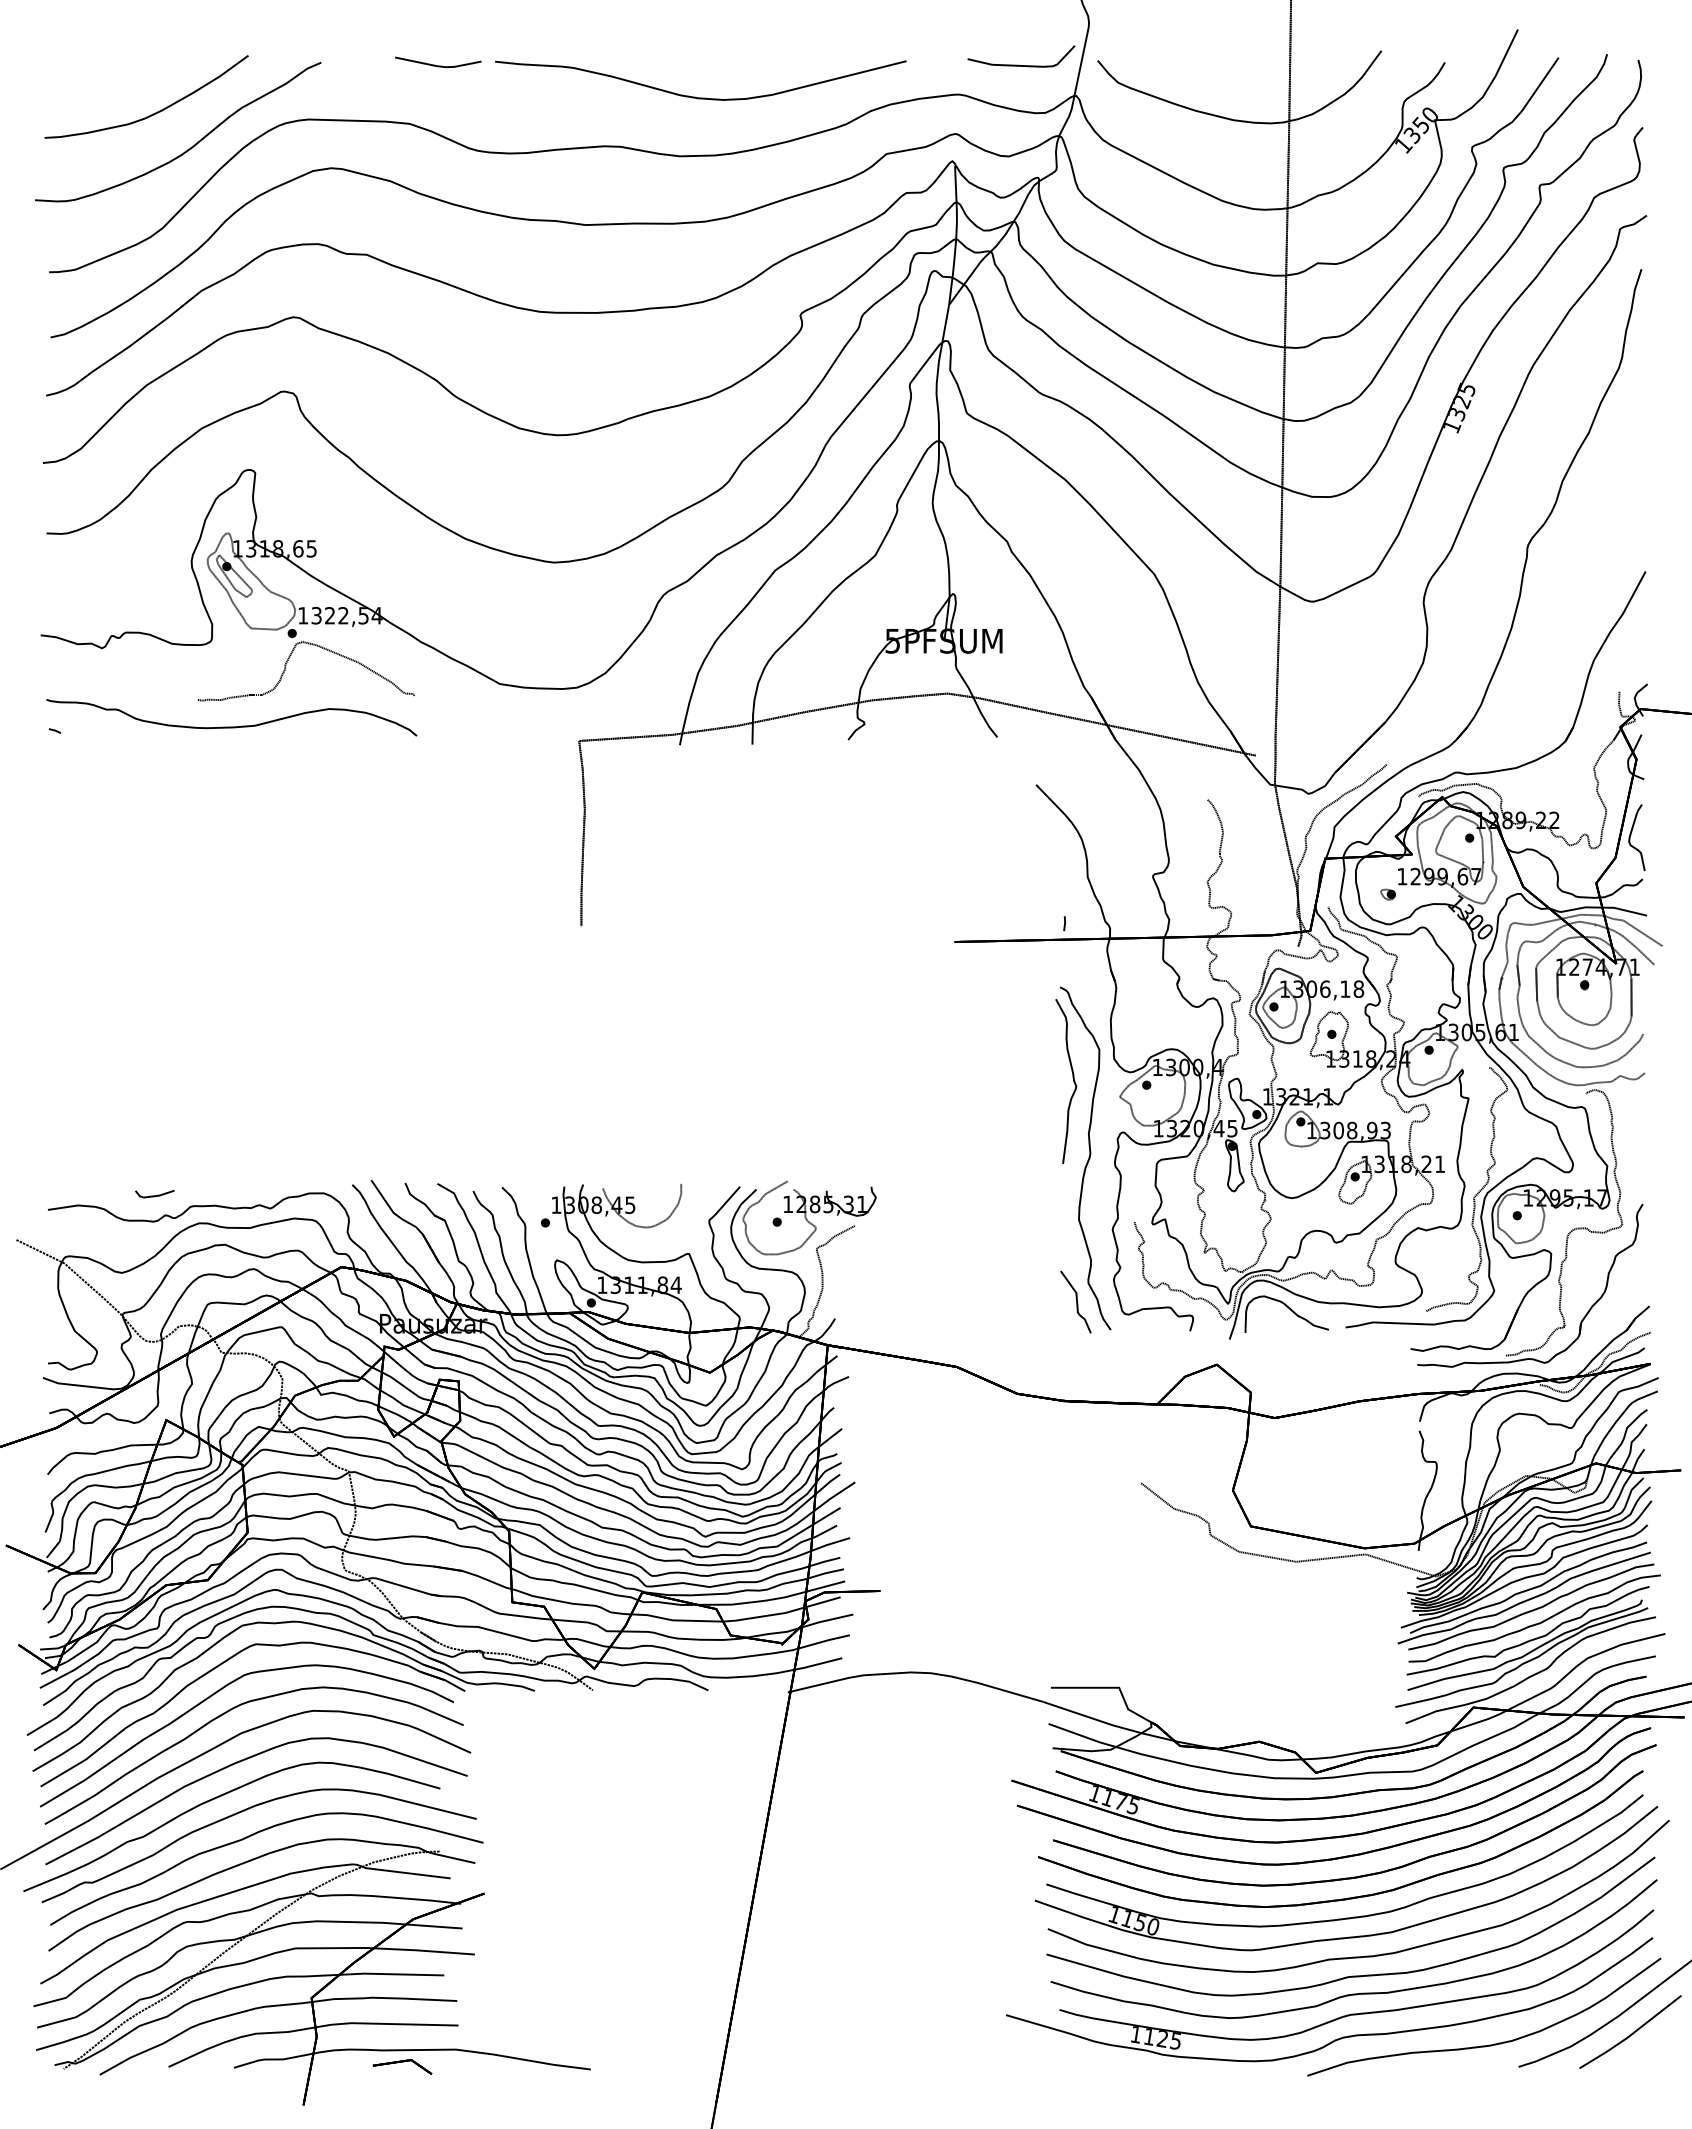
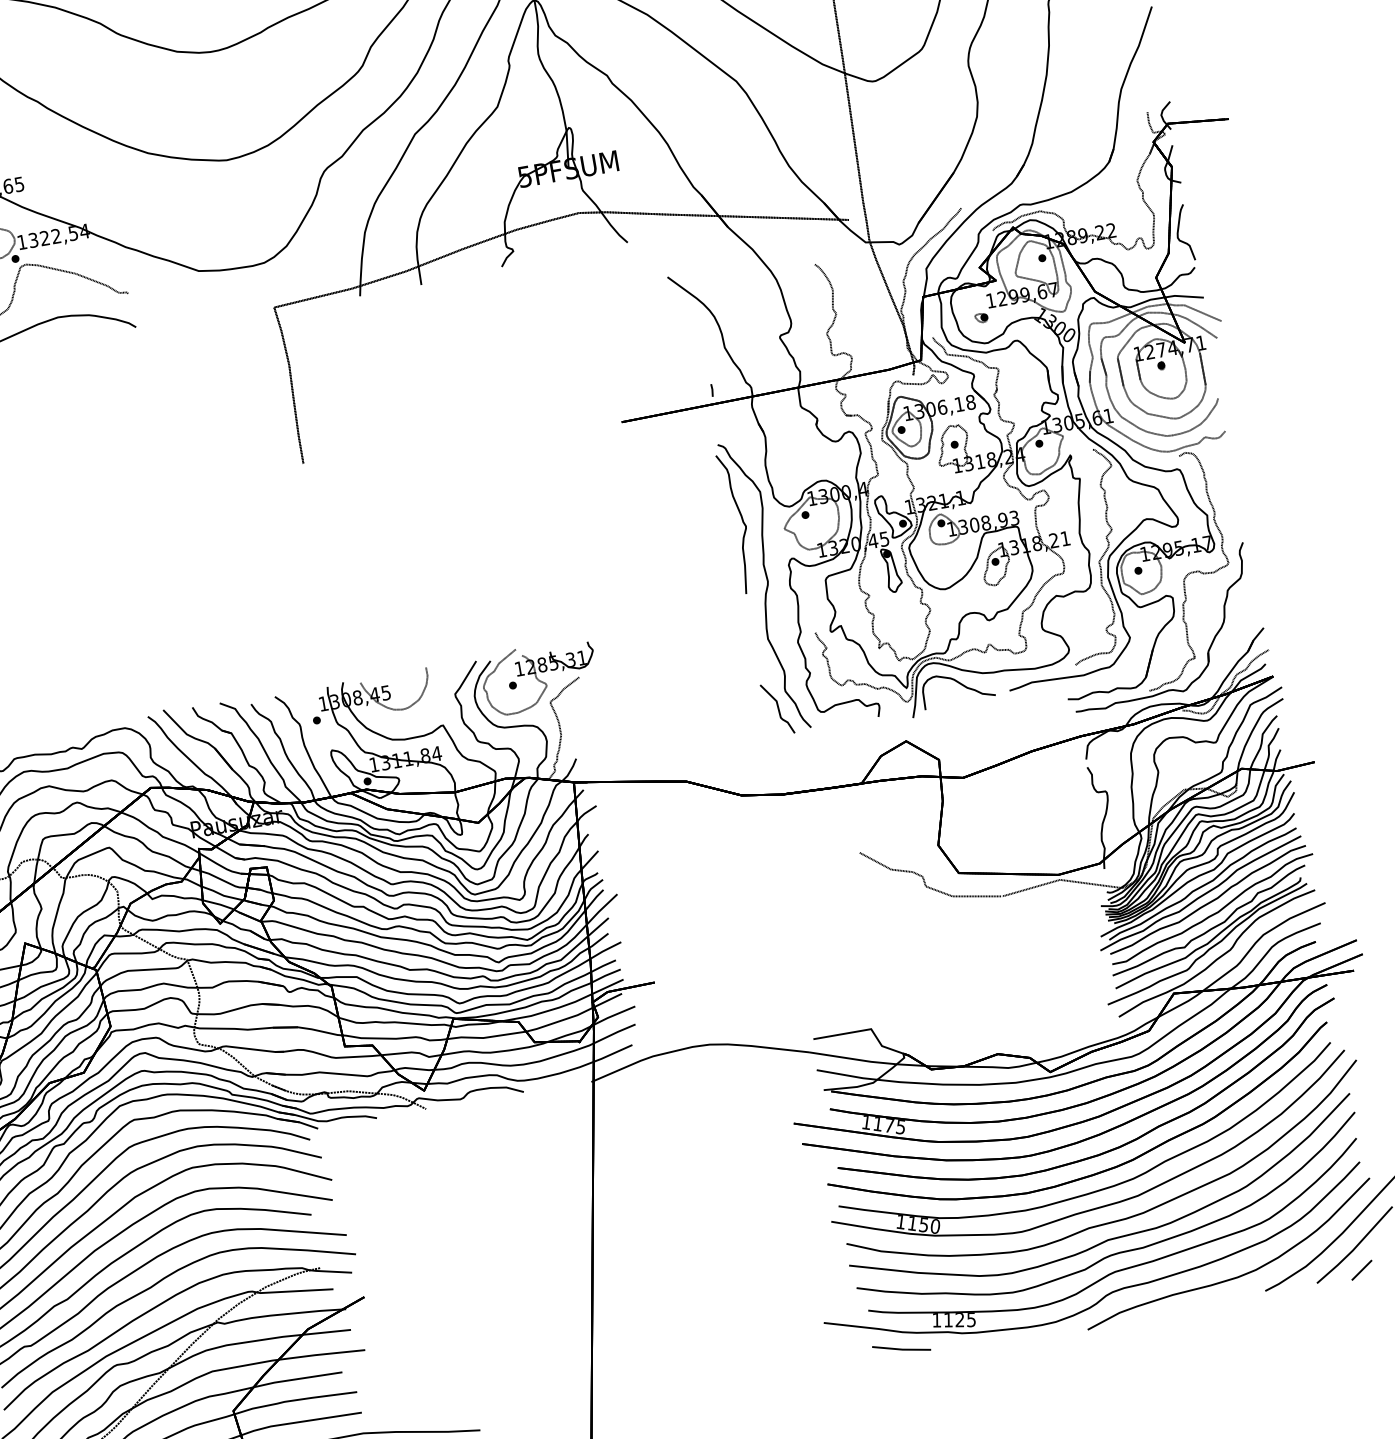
line: (1088, 2059) -> (900, 1348), added
line: (1633, 2062) -> (1361, 1270), added

